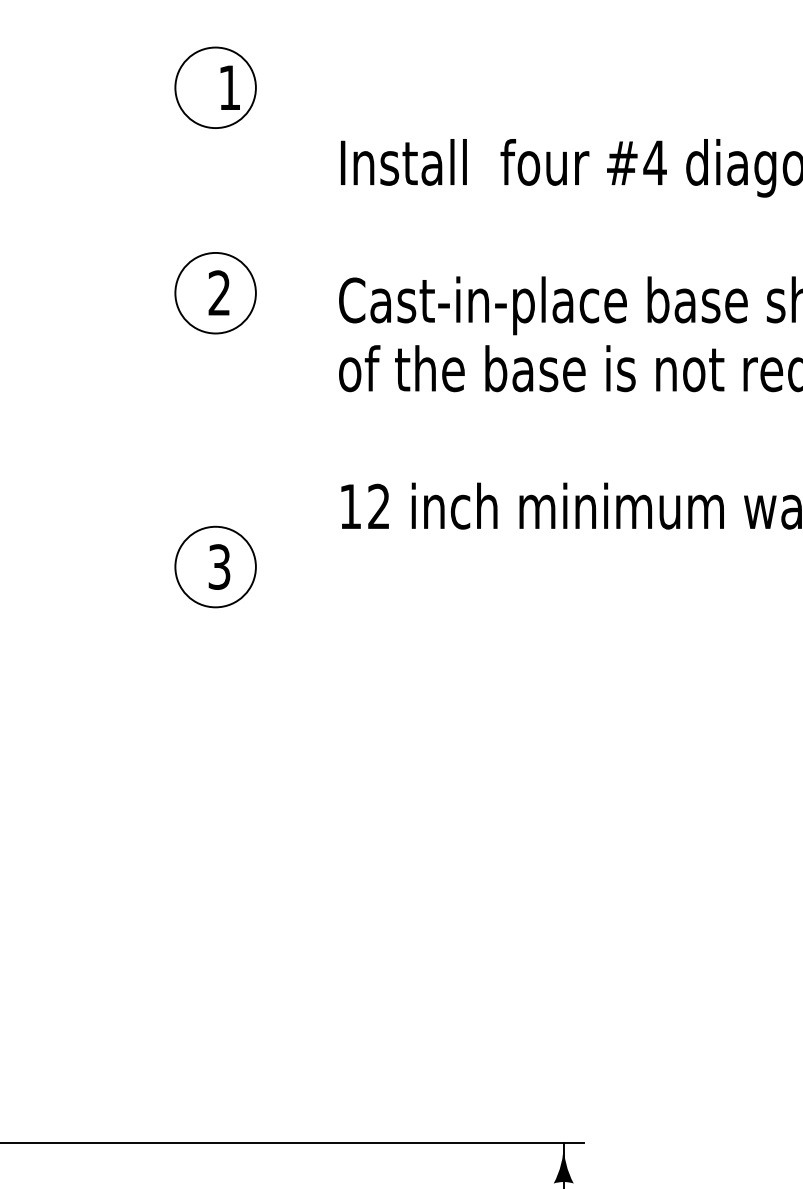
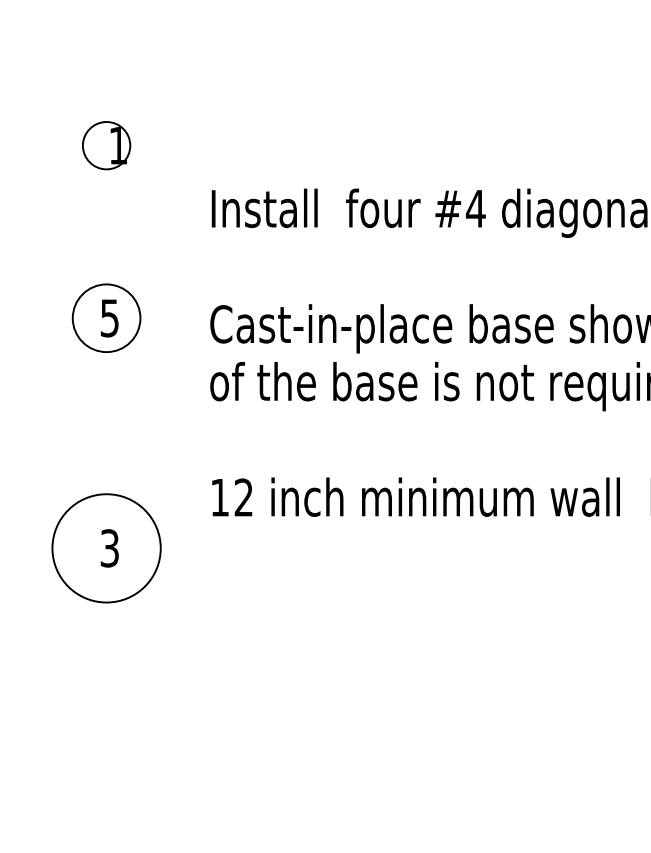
circle: (215, 87) -> (106, 145), size x0.7
text: (218, 293) -> (108, 318), 2 -> 5
circle: (215, 566) -> (106, 547), size x1.6

